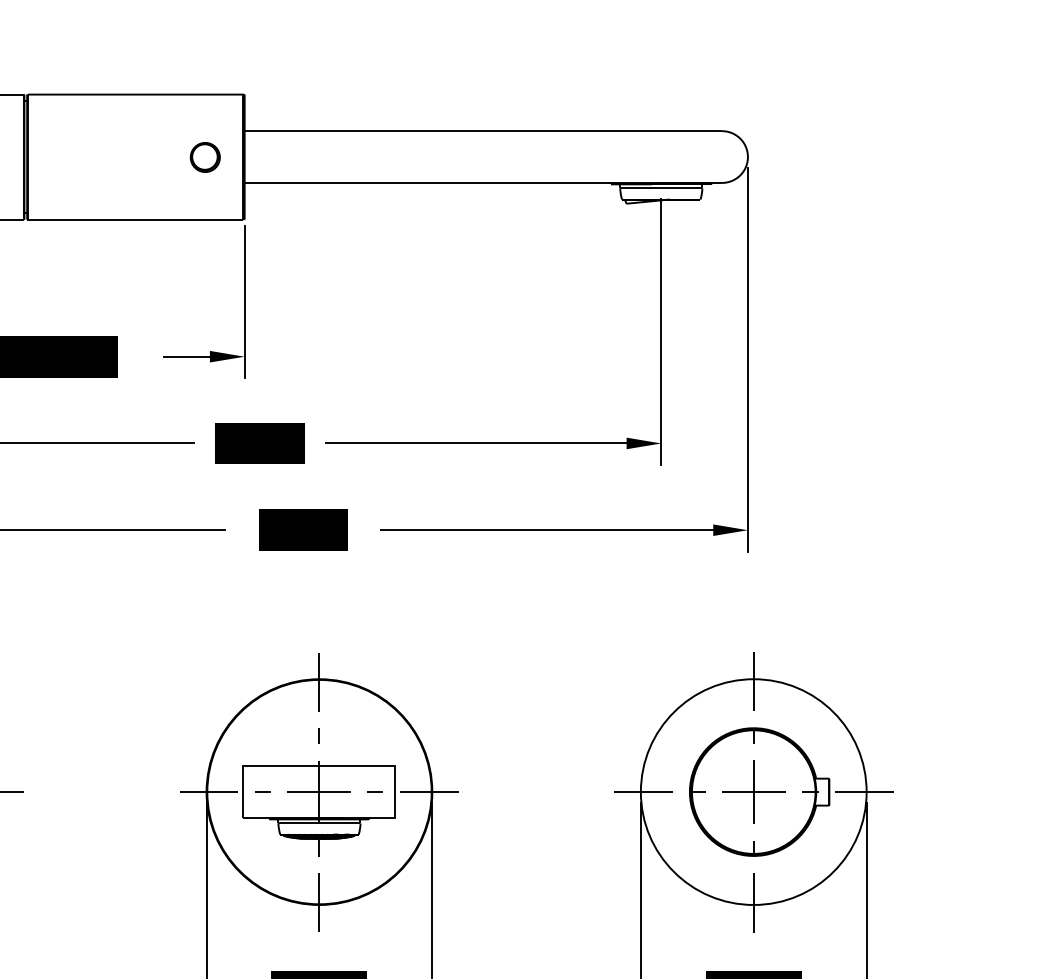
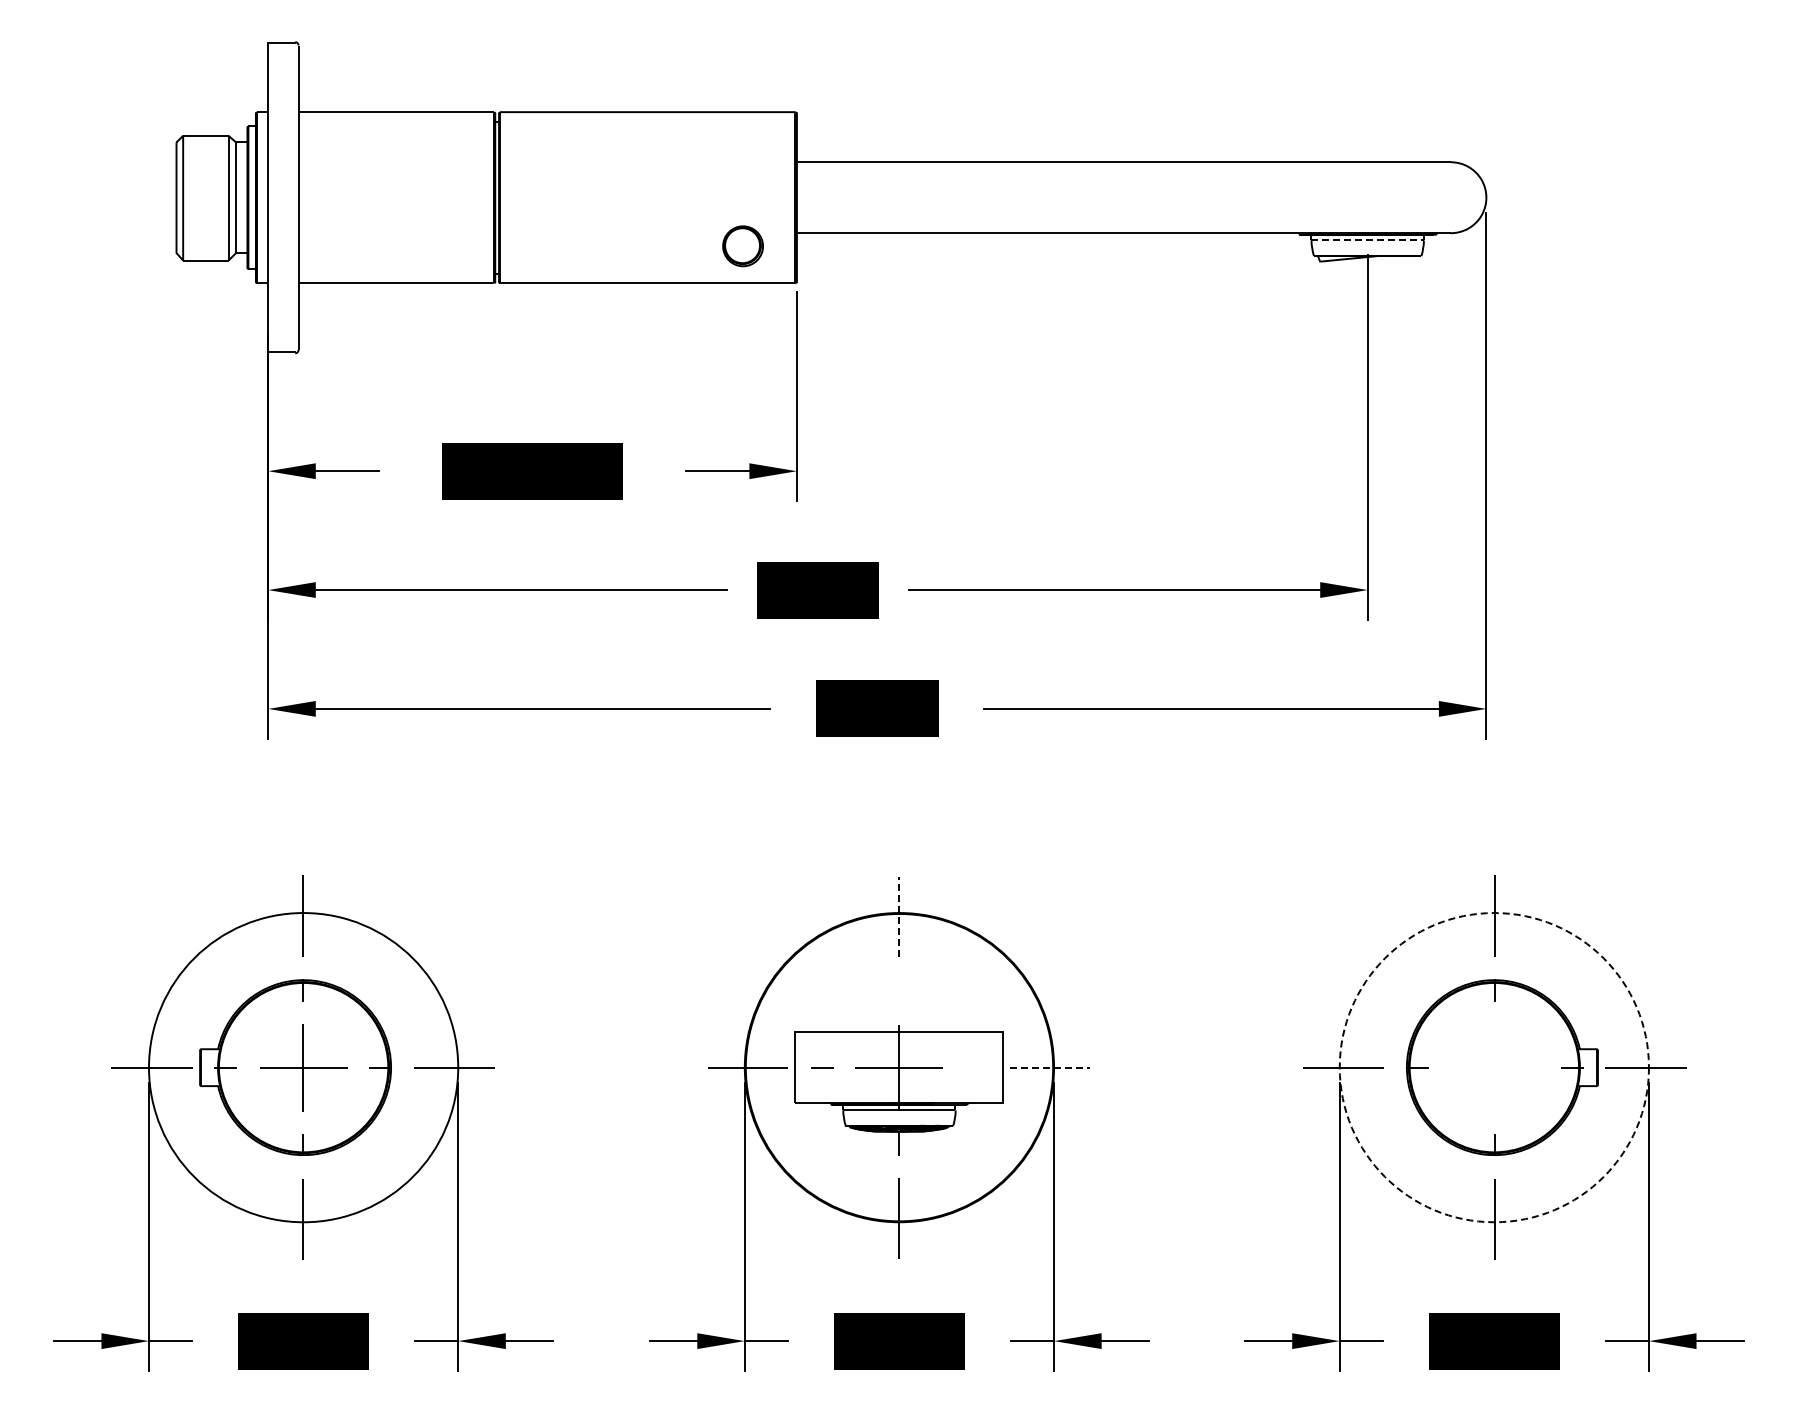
part: (204, 157) -> (742, 246), moved
line: (661, 187) -> (1368, 239), solid -> dashed
line: (319, 681) -> (899, 916), solid -> dashed
line: (318, 735) -> (898, 990), removed
line: (374, 791) -> (975, 1067), removed
circle: (753, 791) -> (1493, 1067), solid -> dashed
part: (753, 791) -> (1494, 1067), removed
line: (429, 792) -> (1050, 1068), solid -> dashed

